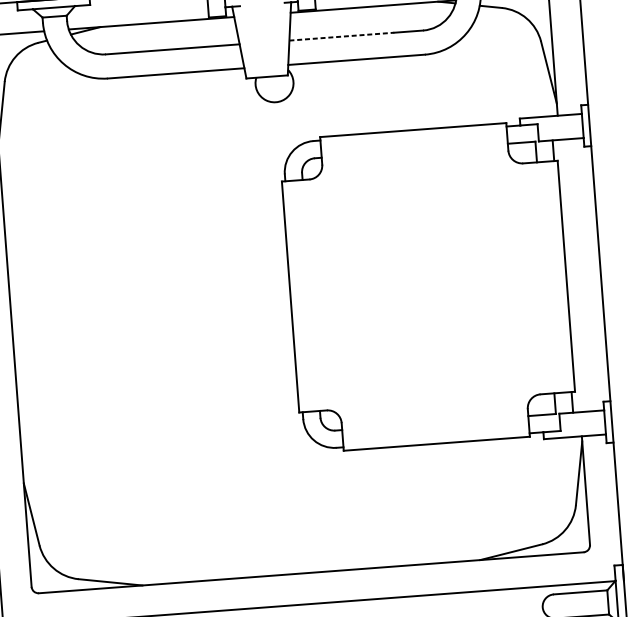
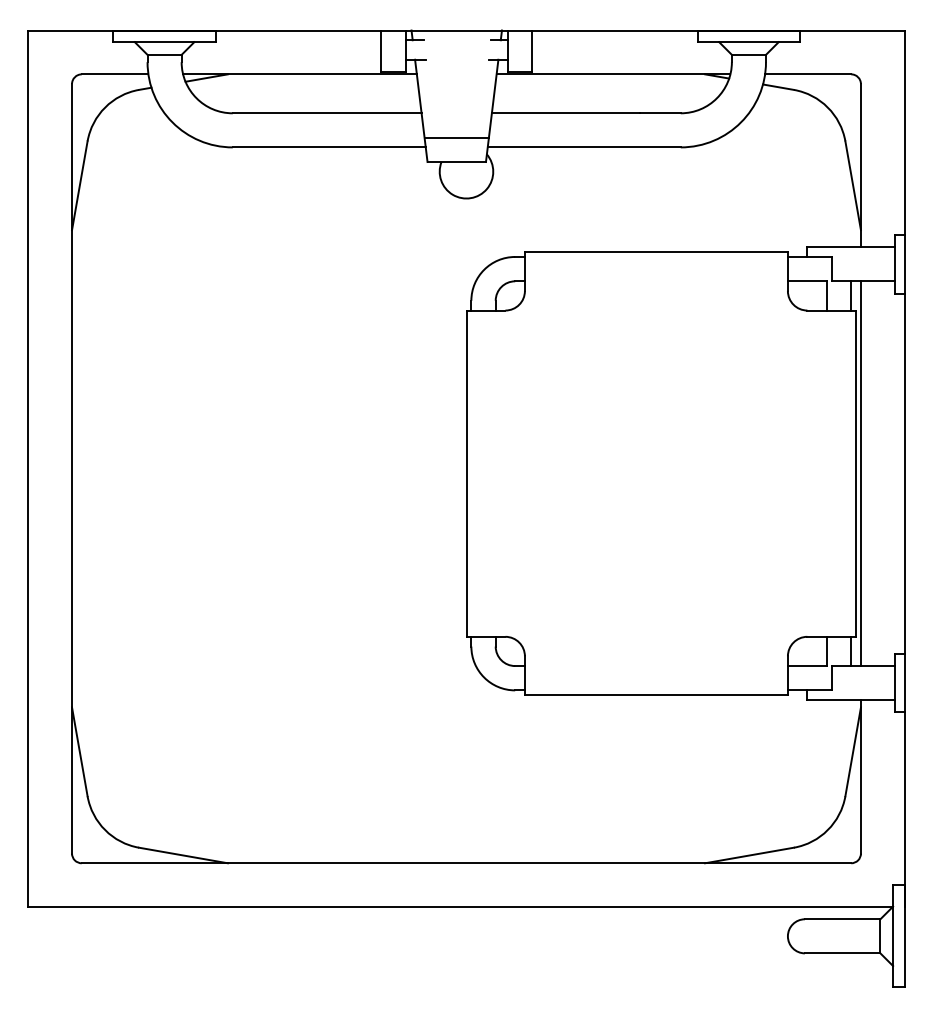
line: (342, 36) -> (566, 113), dashed -> solid
line: (265, 60) -> (456, 138), added
line: (569, 275) -> (860, 473), added

